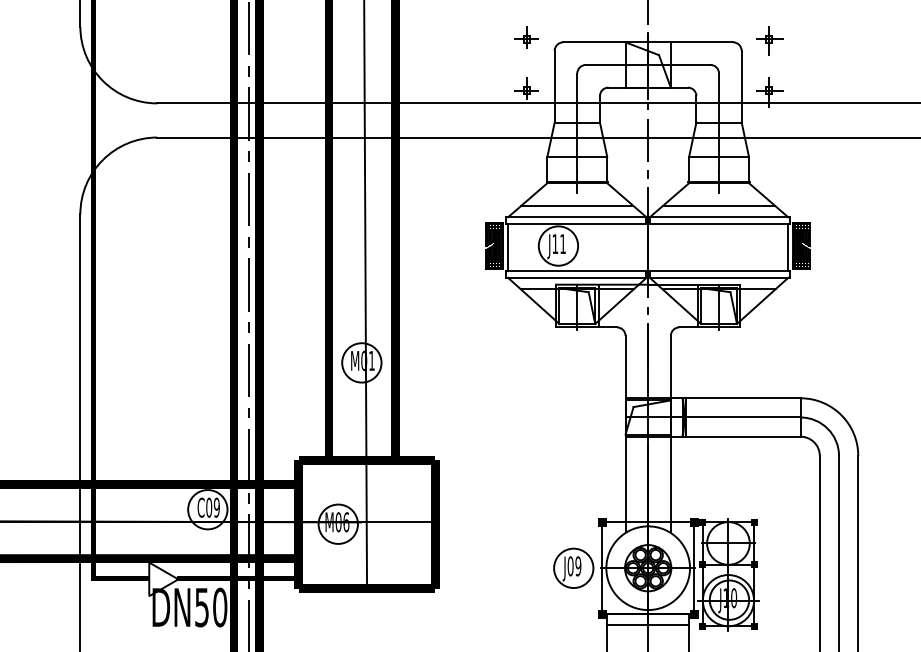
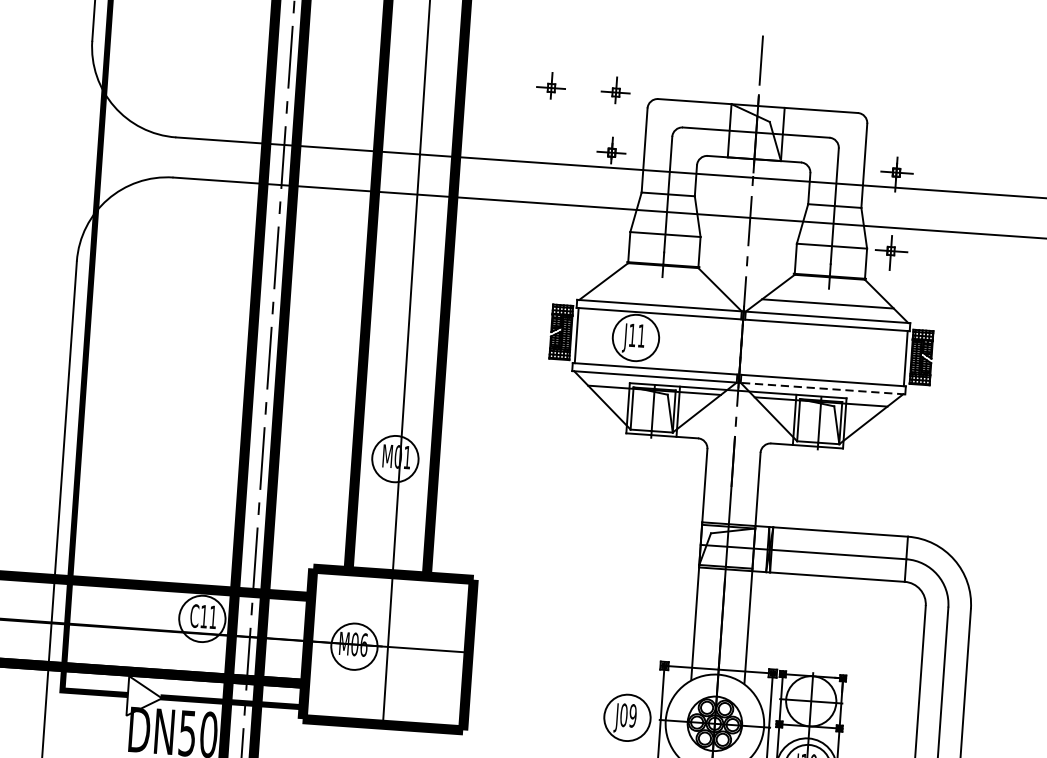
part: (471, 37) -> (550, 85), added
part: (769, 40) -> (891, 252), moved
line: (577, 205) -> (661, 291), removed
line: (719, 277) -> (822, 388), solid -> dashed
text: (212, 507) -> (208, 616), C09 -> C11

